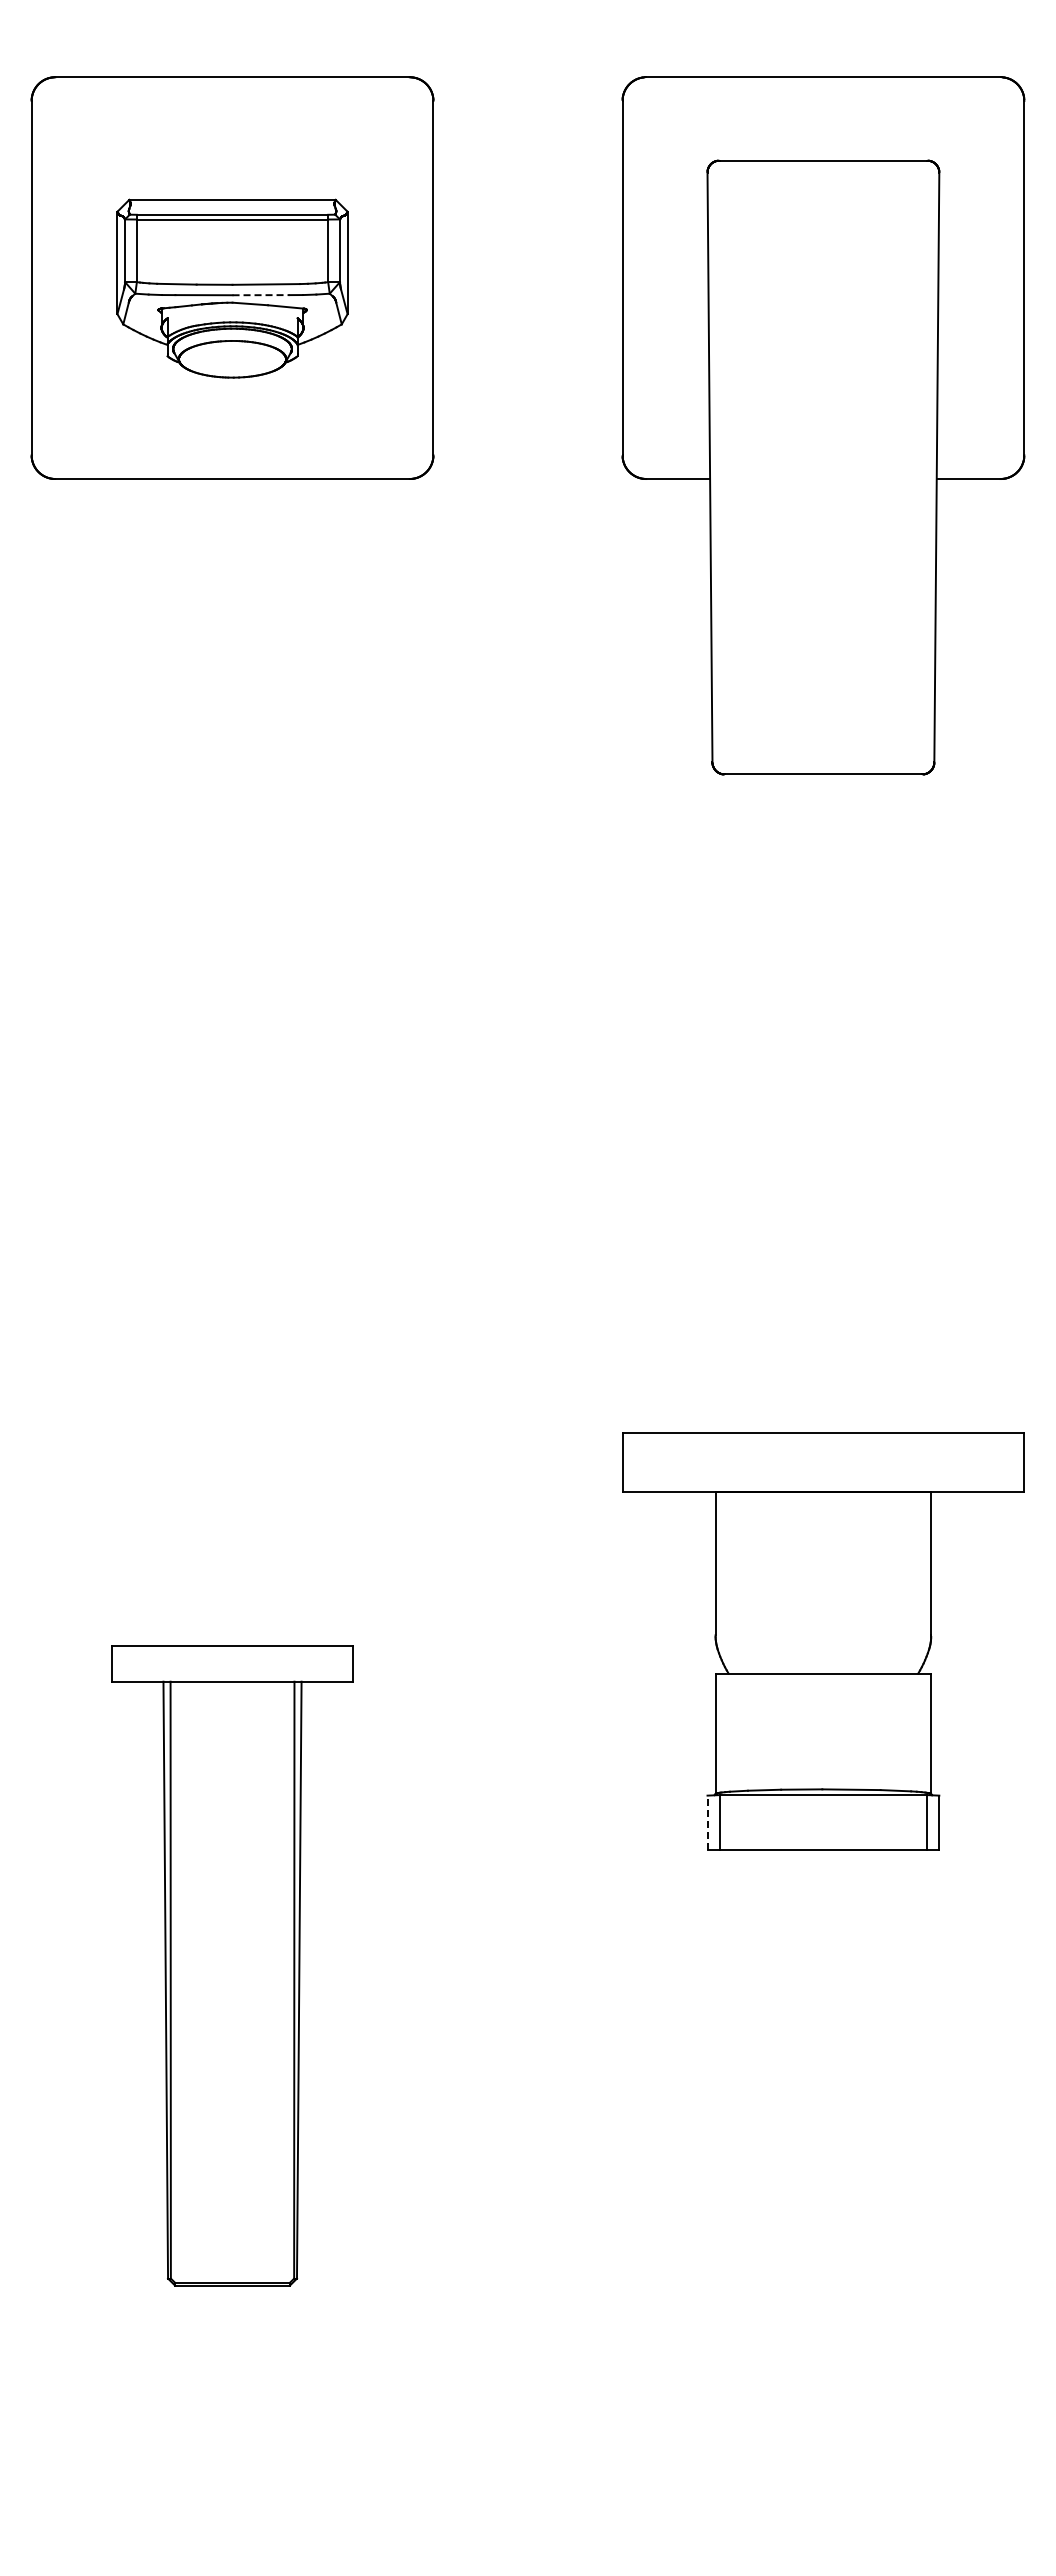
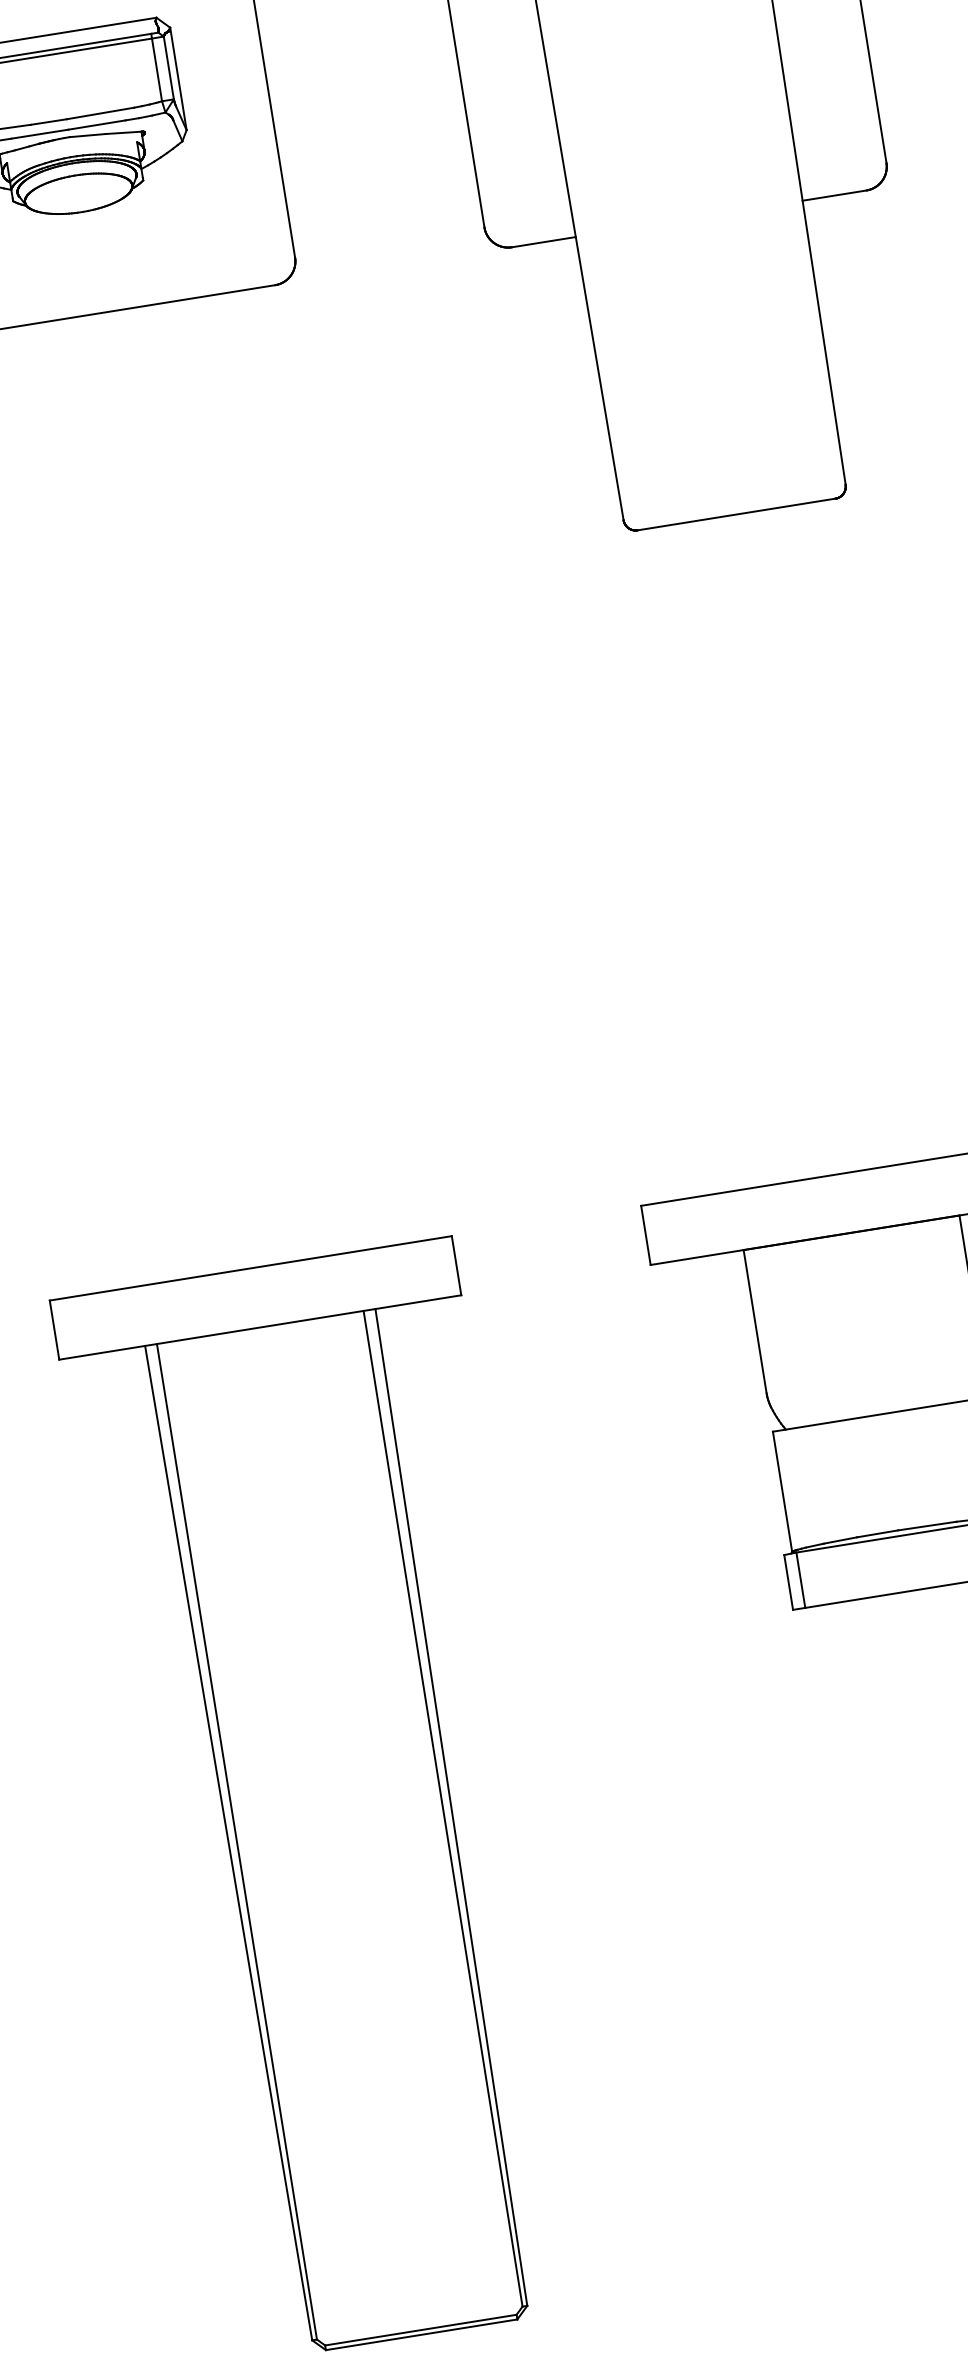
line: (261, 295) -> (97, 125), dashed -> solid
line: (707, 1822) -> (788, 1581), dashed -> solid
part: (232, 1965) -> (336, 1801), size x1.67

